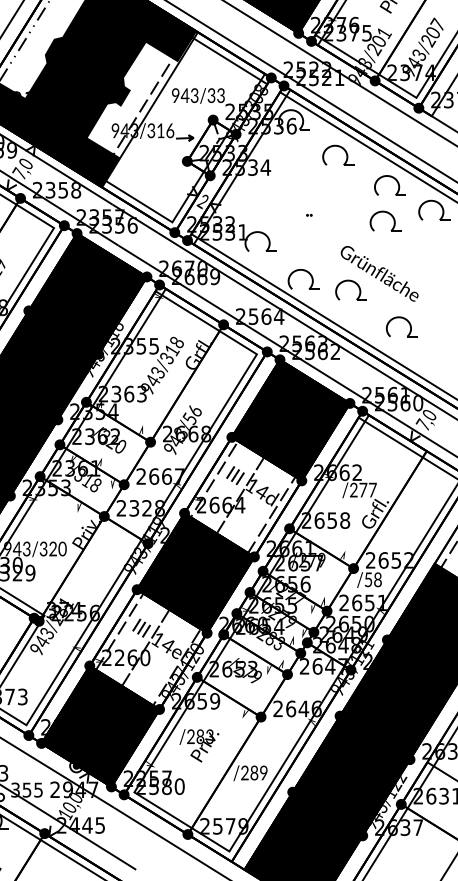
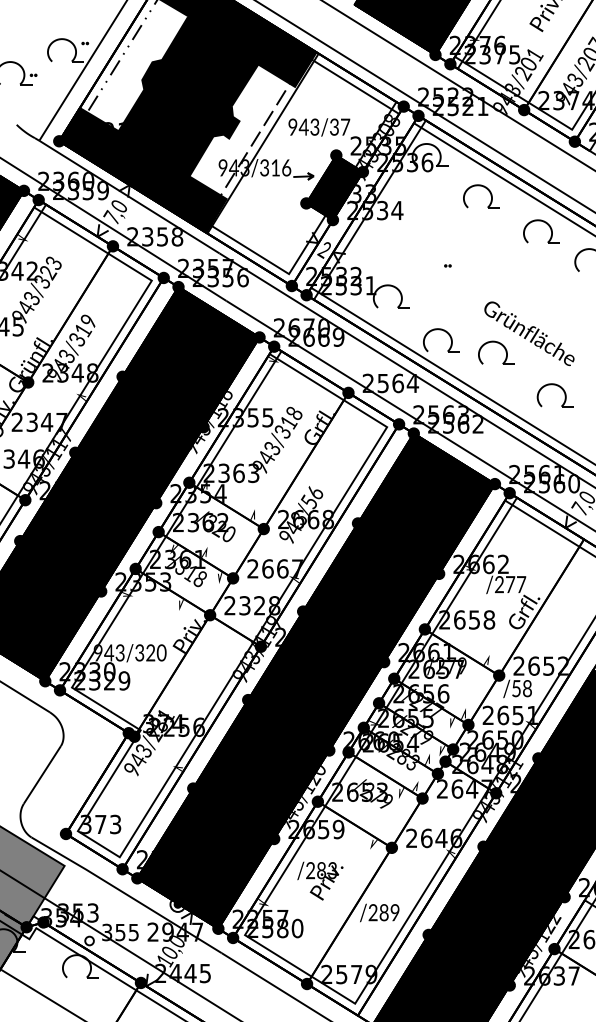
text: (221, 95) -> (345, 126), 943/33 -> 943/37
fill: (211, 147) -> (334, 187), added
part: (390, 215) -> (542, 266), removed
fill: (243, 496) -> (371, 592), added
fill: (148, 649) -> (261, 769), added

